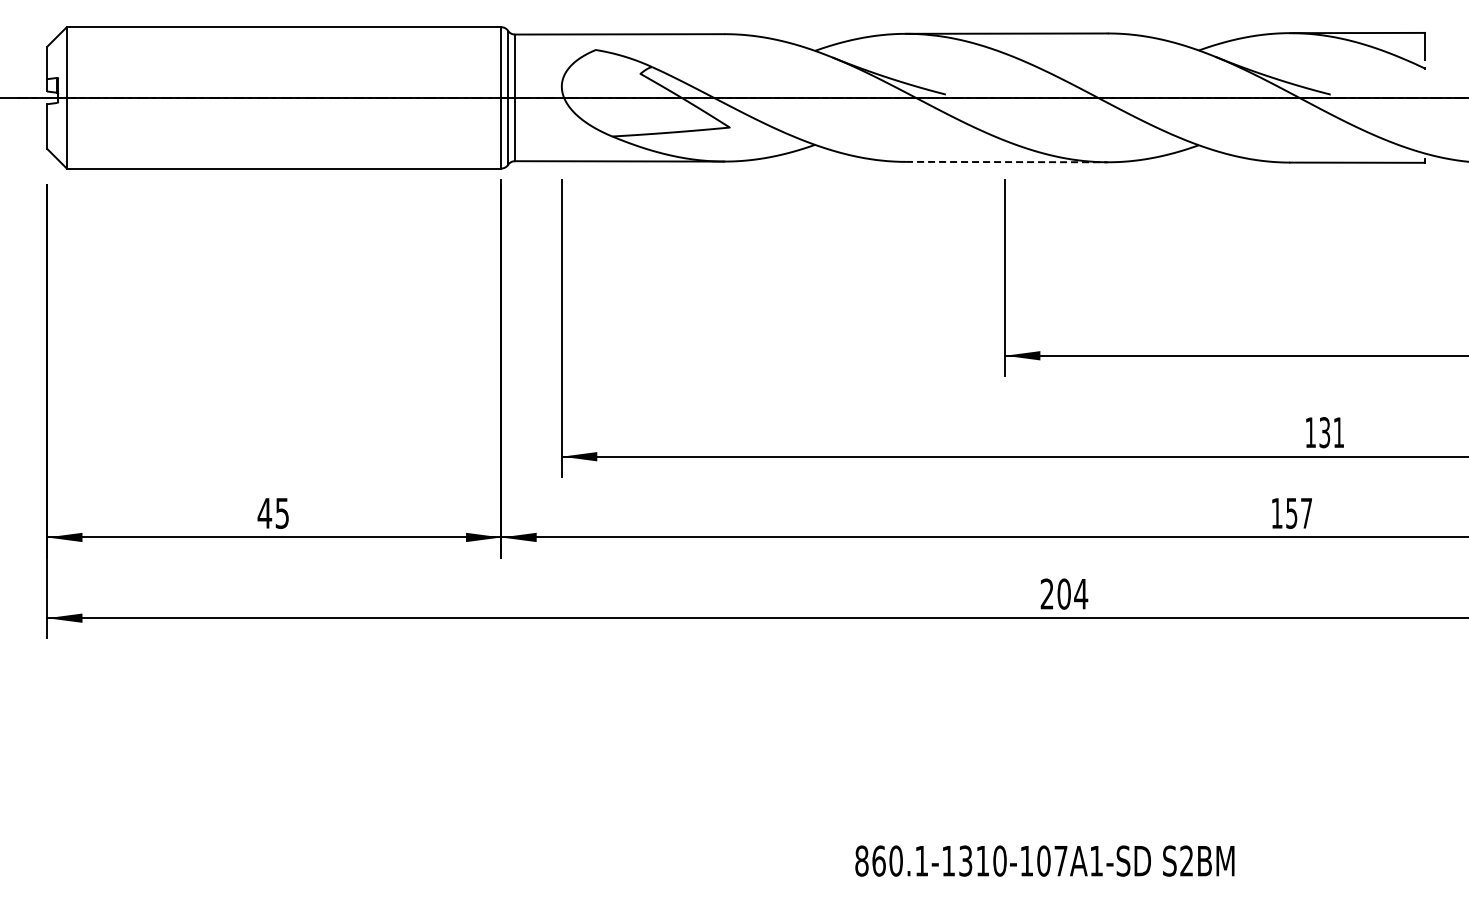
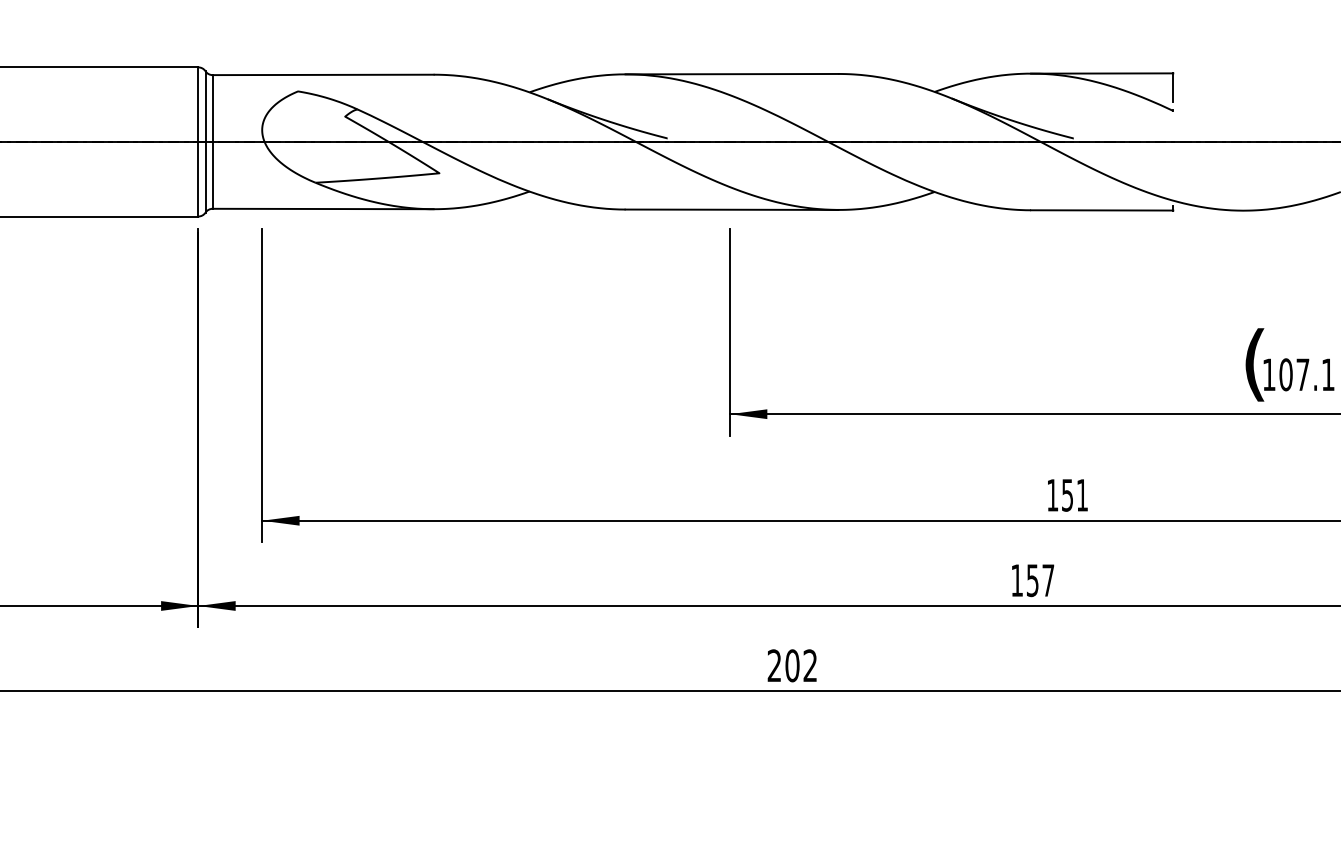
line: (1006, 162) -> (731, 210), dashed -> solid
text: (1325, 432) -> (1068, 495), 131 -> 151
text: (1081, 593) -> (810, 665), 204 -> 202

